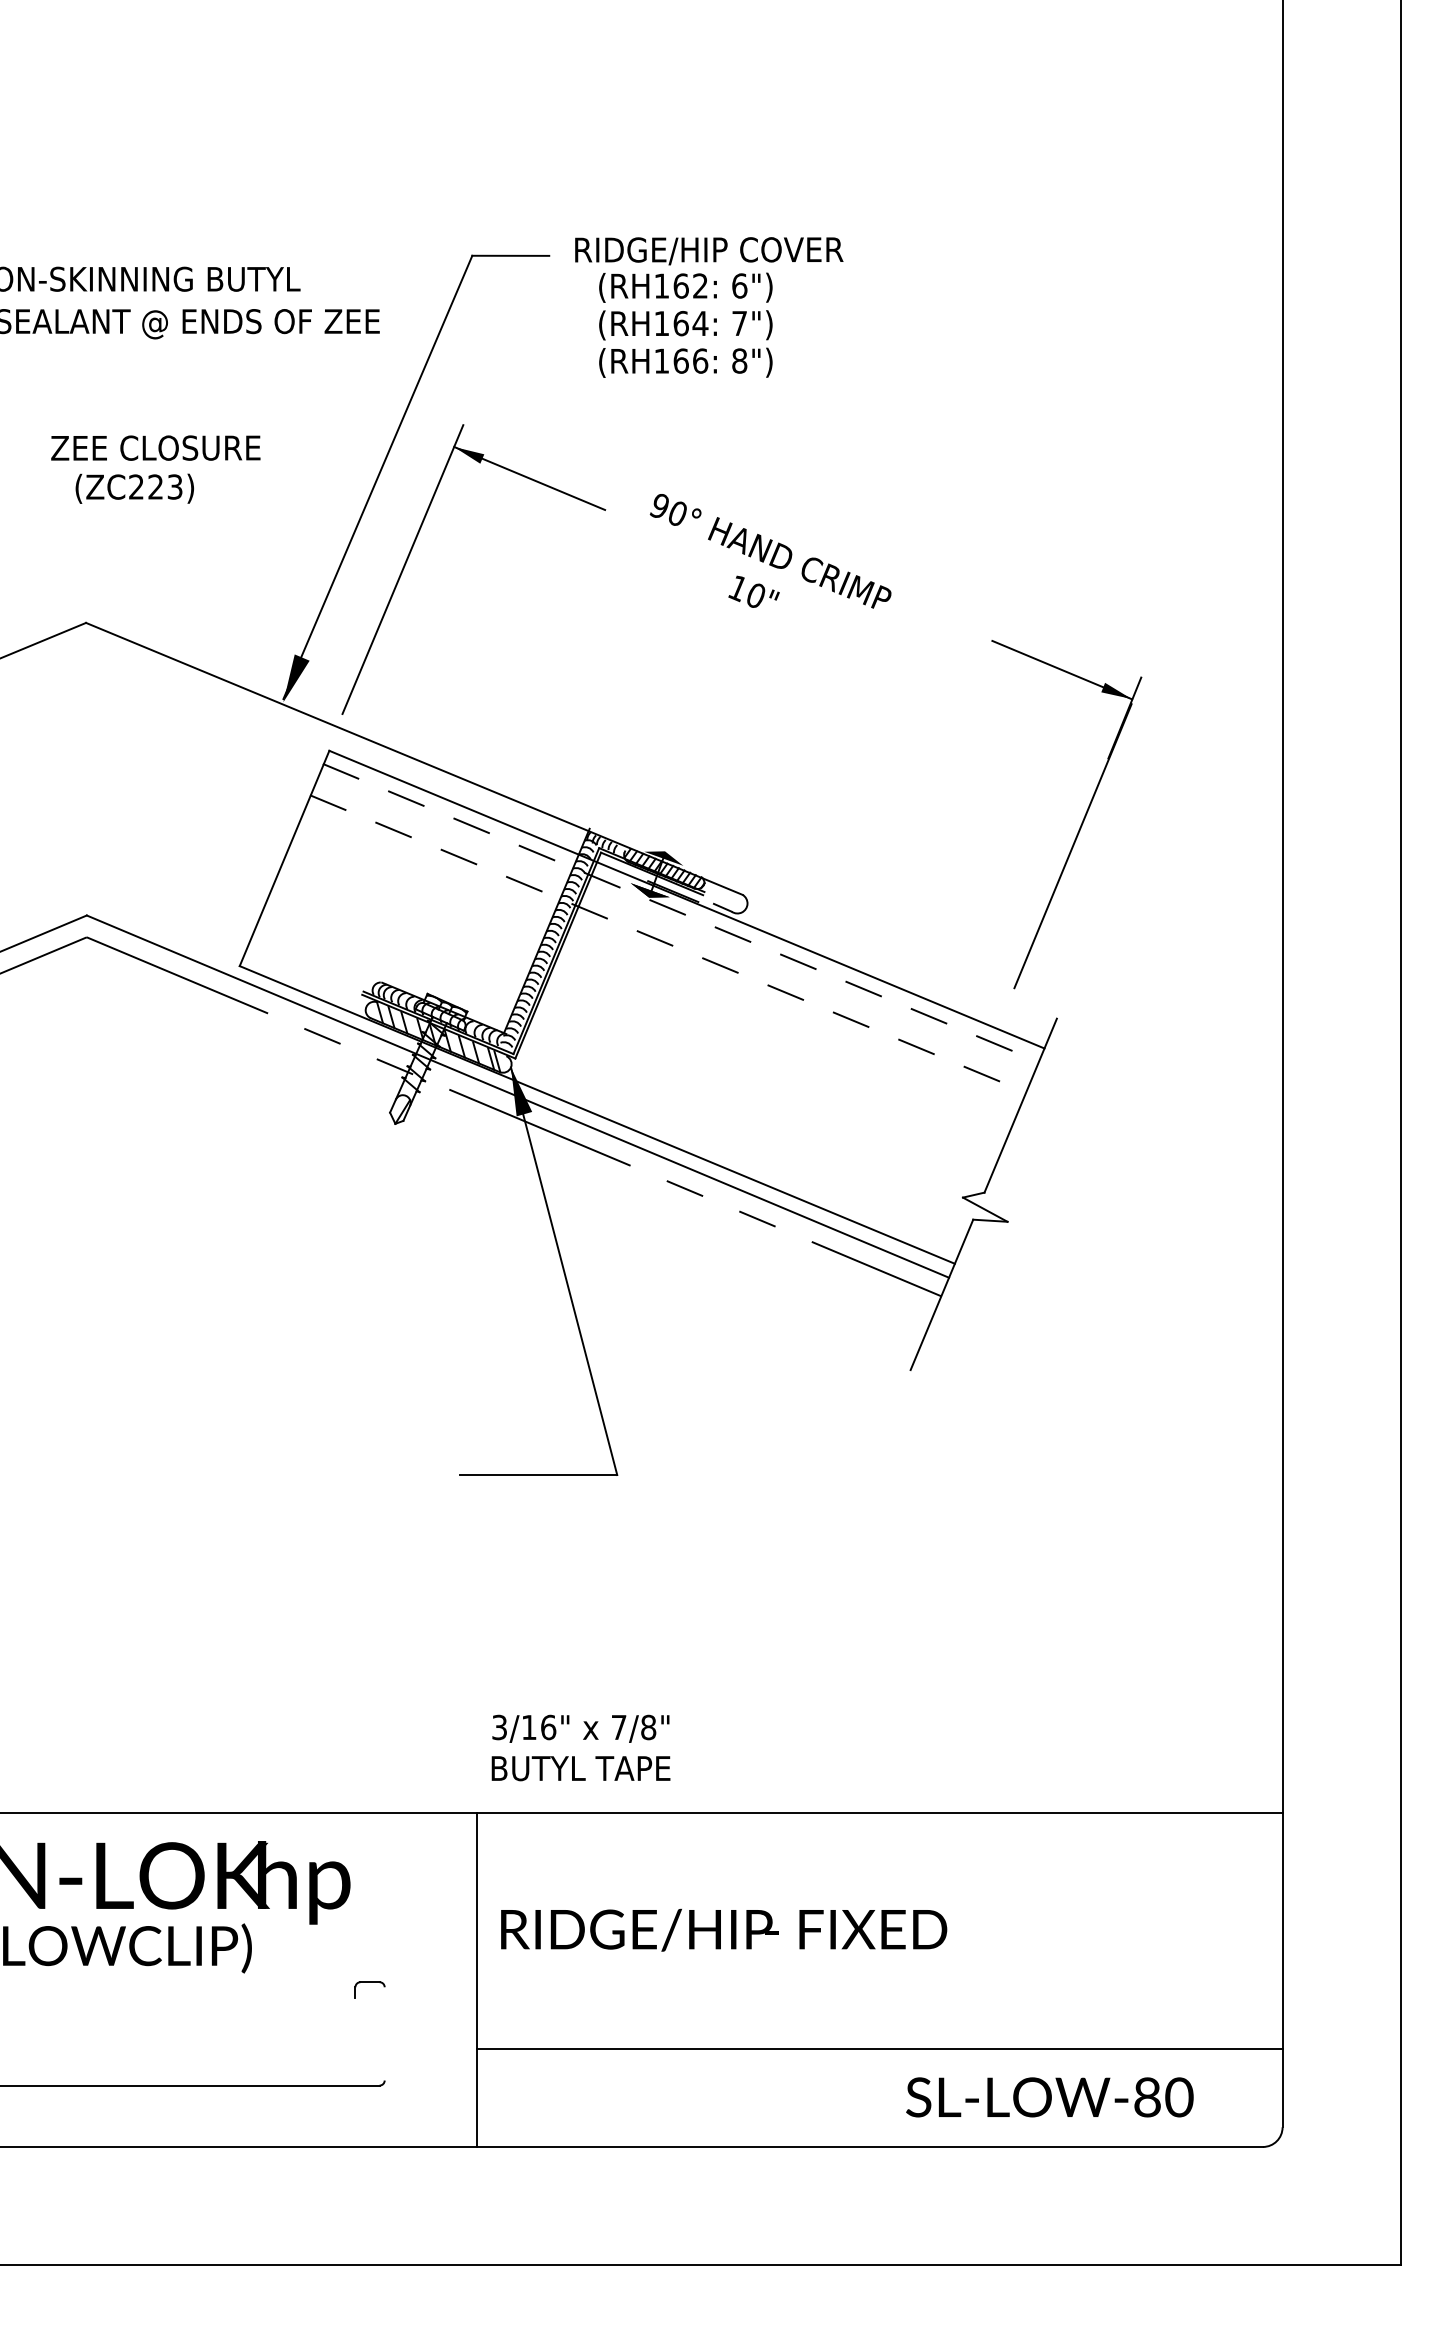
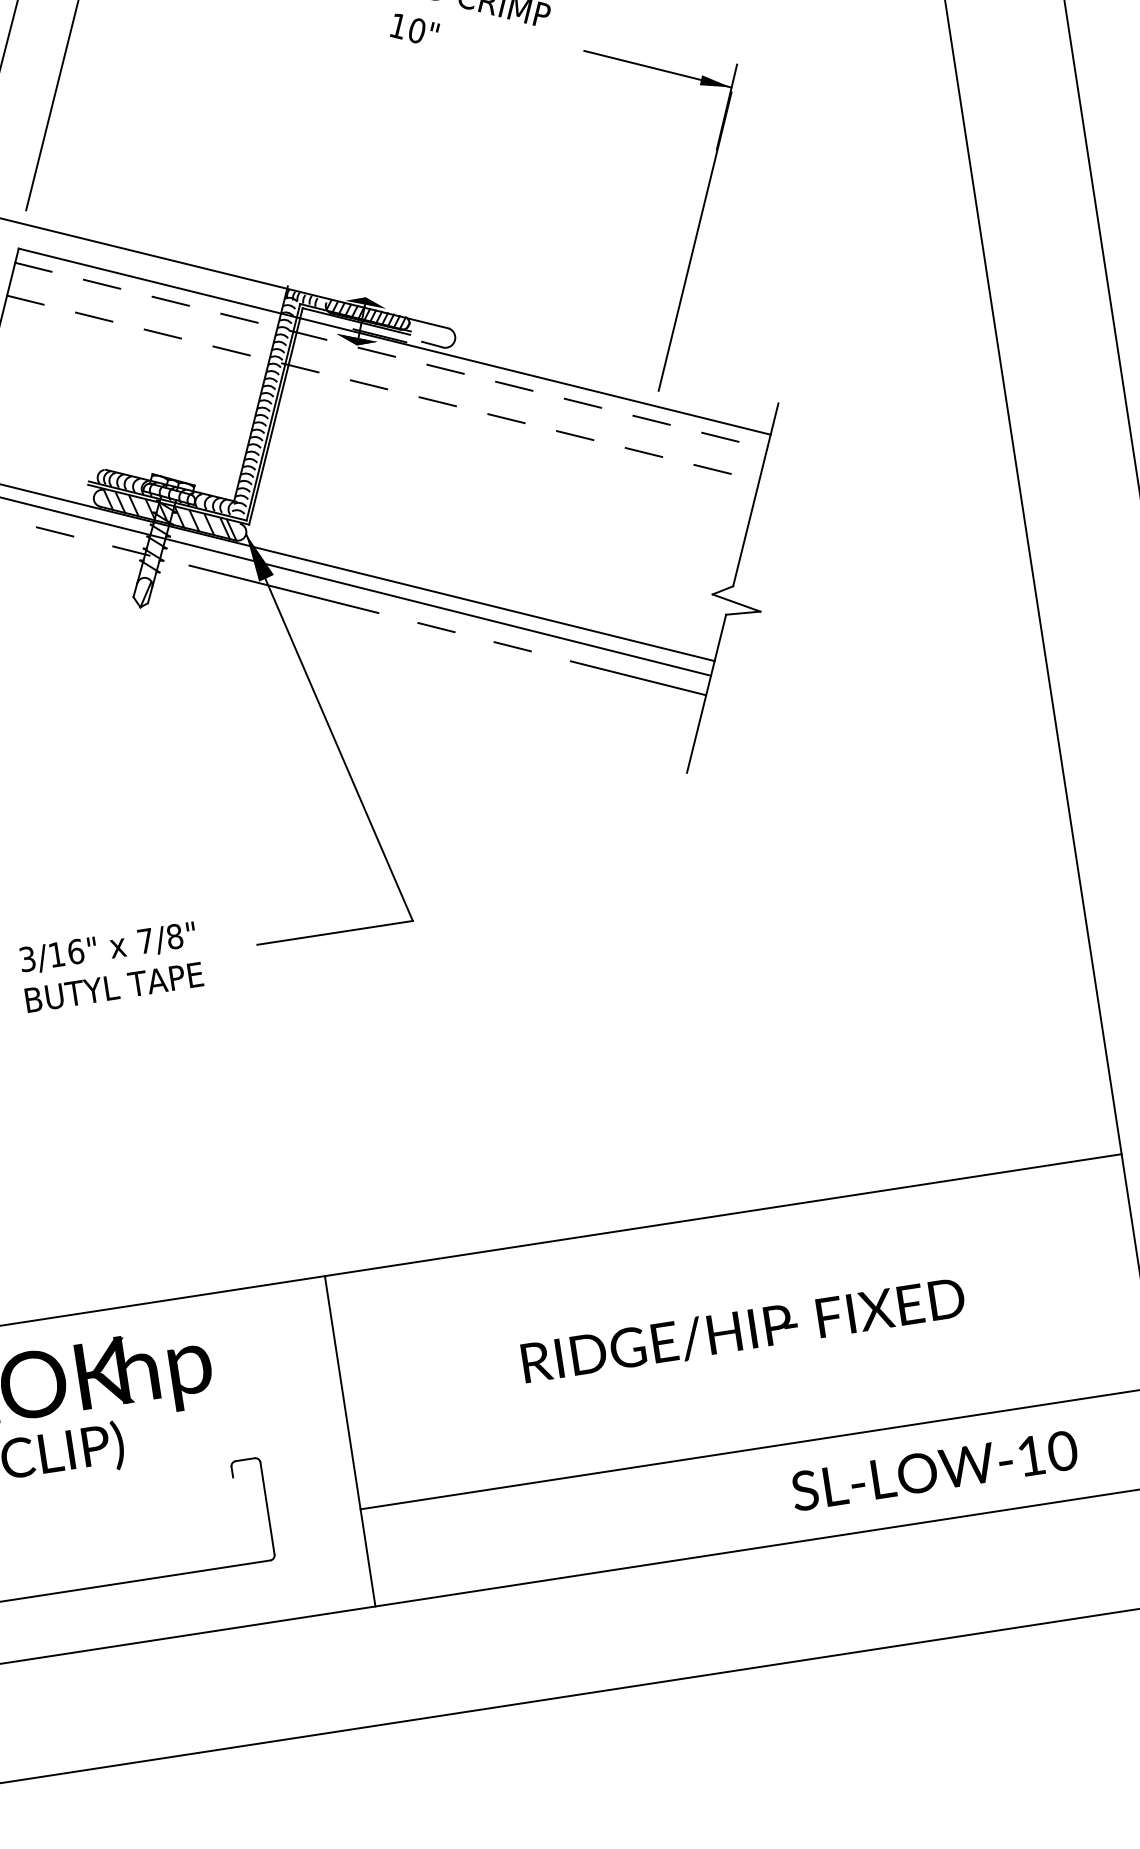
part: (1081, 822) -> (699, 216), moved
text: (580, 1747) -> (110, 966), moved
text: (724, 1929) -> (743, 1330), moved
line: (384, 2033) -> (267, 1508), added
text: (1147, 2097) -> (1031, 1456), SL-LOW-80 -> SL-LOW-10

